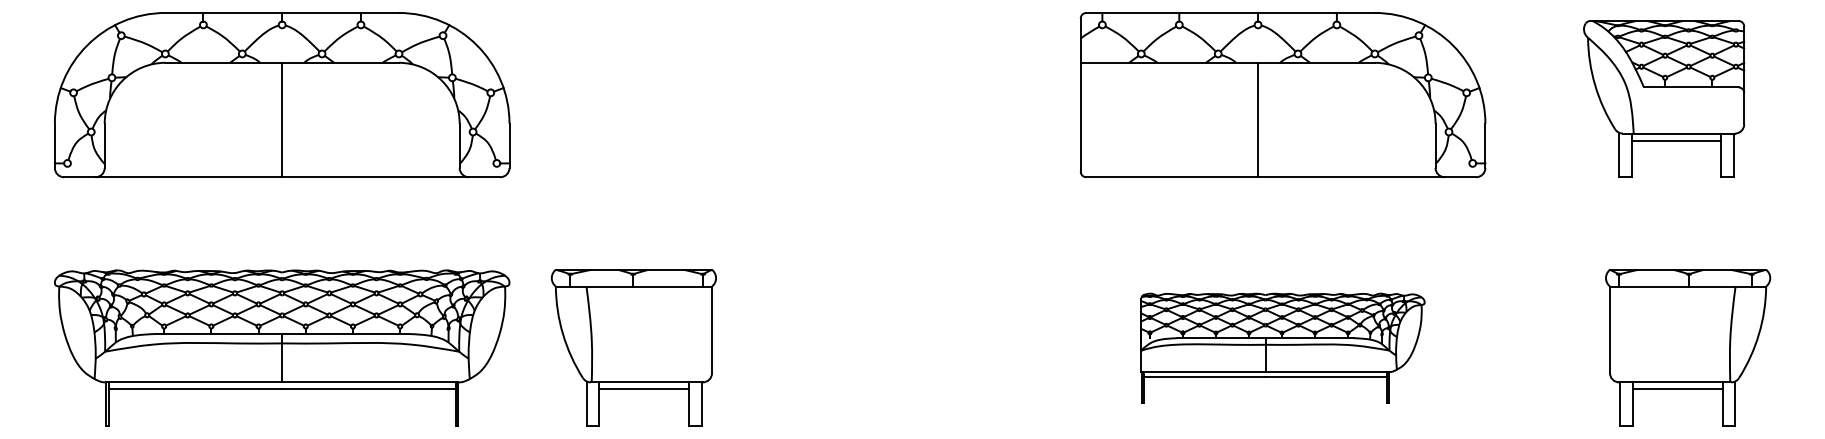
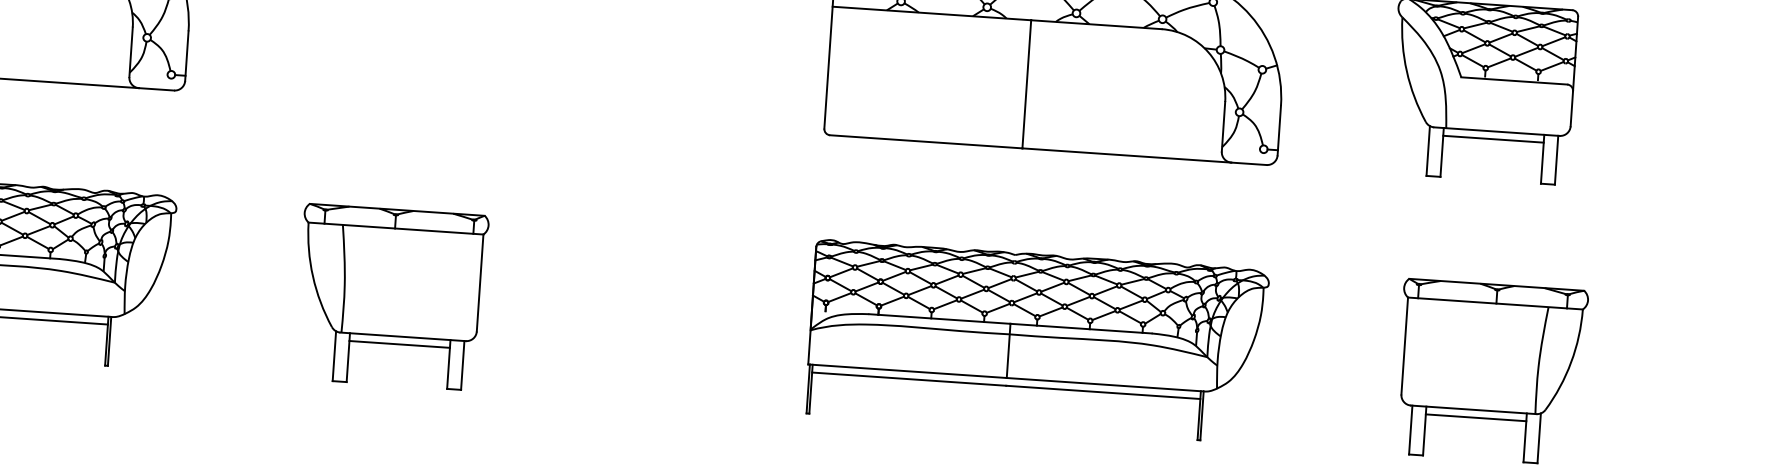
part: (633, 347) -> (390, 296), moved
part: (1282, 347) -> (1036, 340), size x1.43

